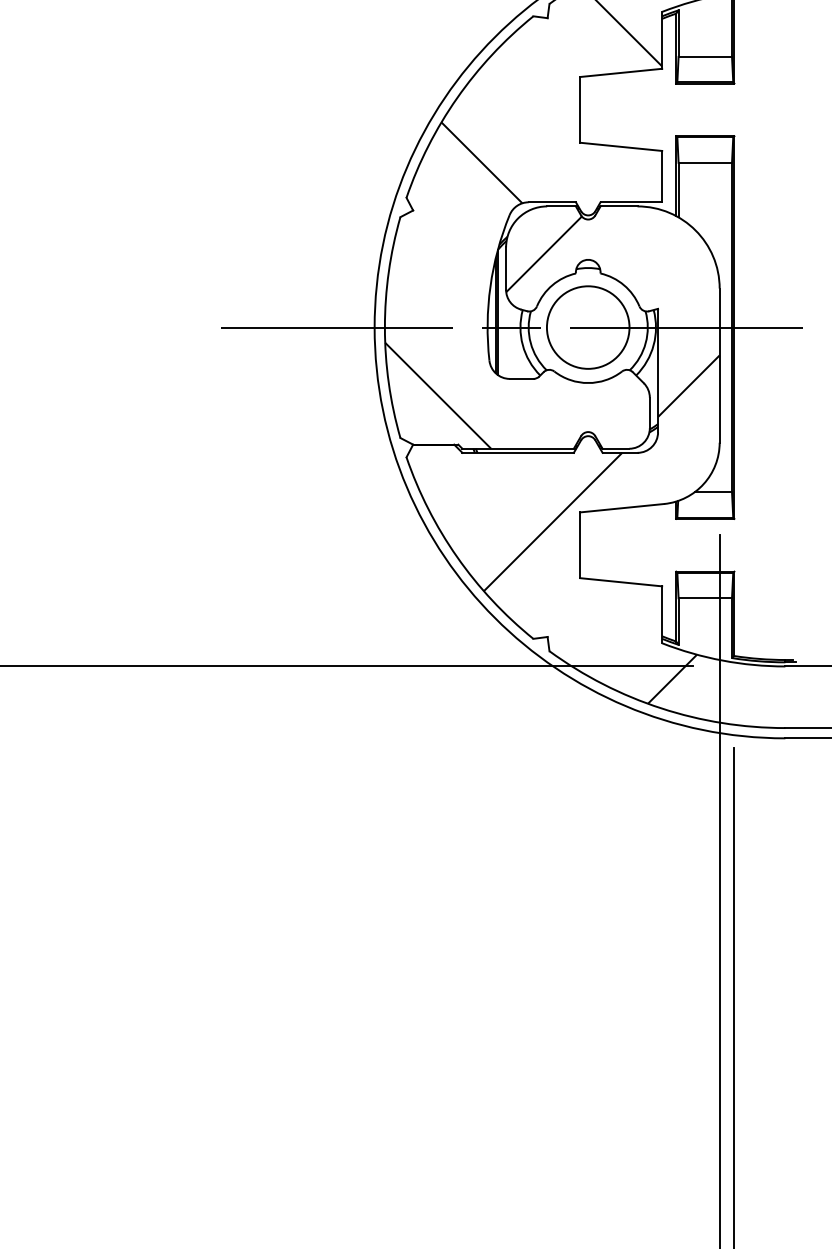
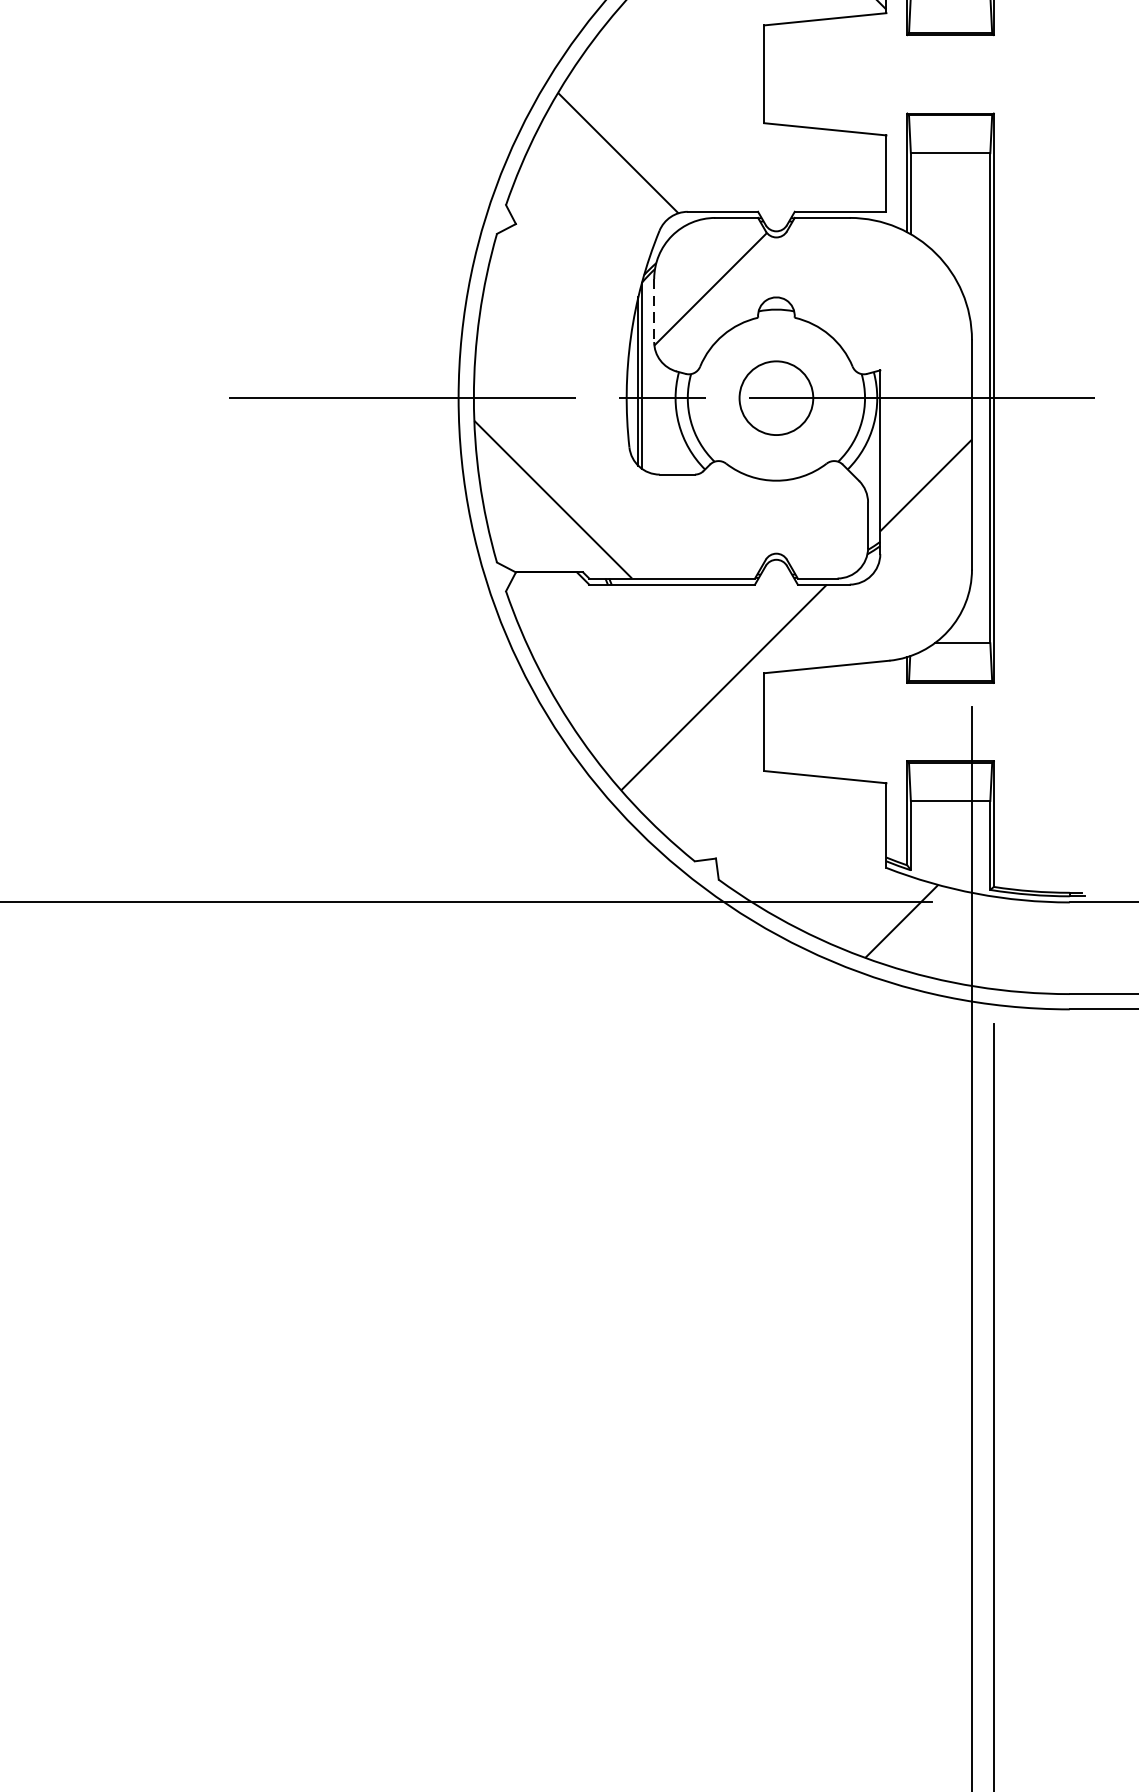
line: (506, 269) -> (654, 311), solid -> dashed
circle: (587, 327) -> (775, 398), size x0.6

